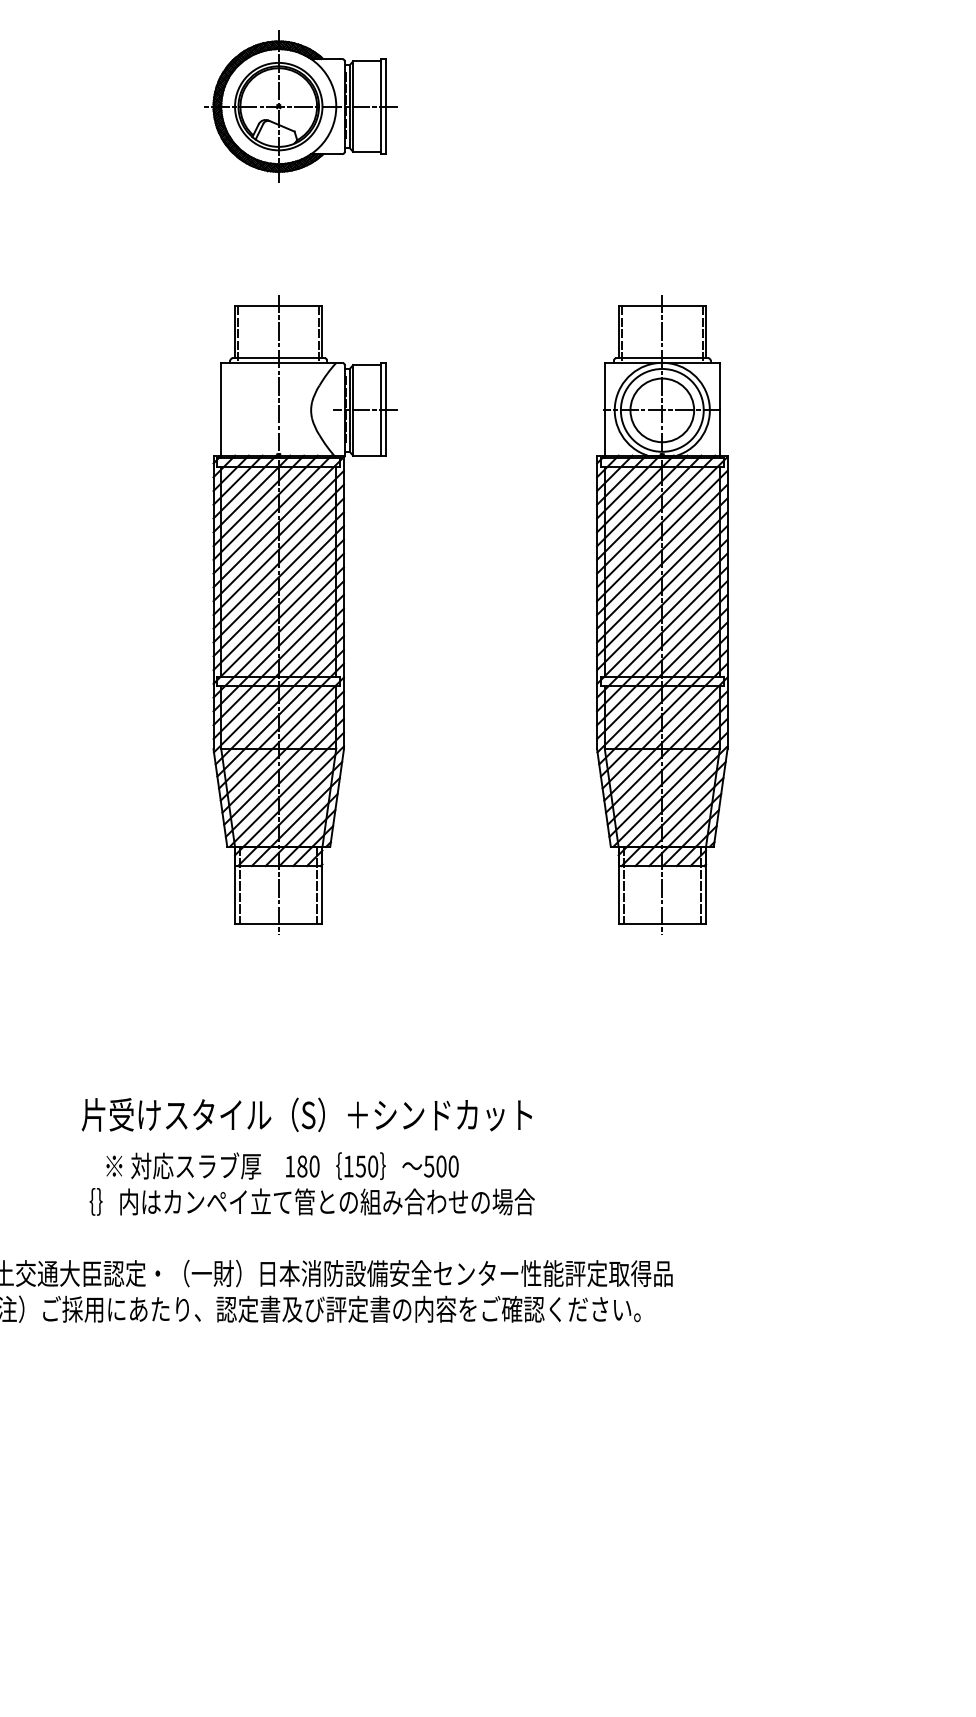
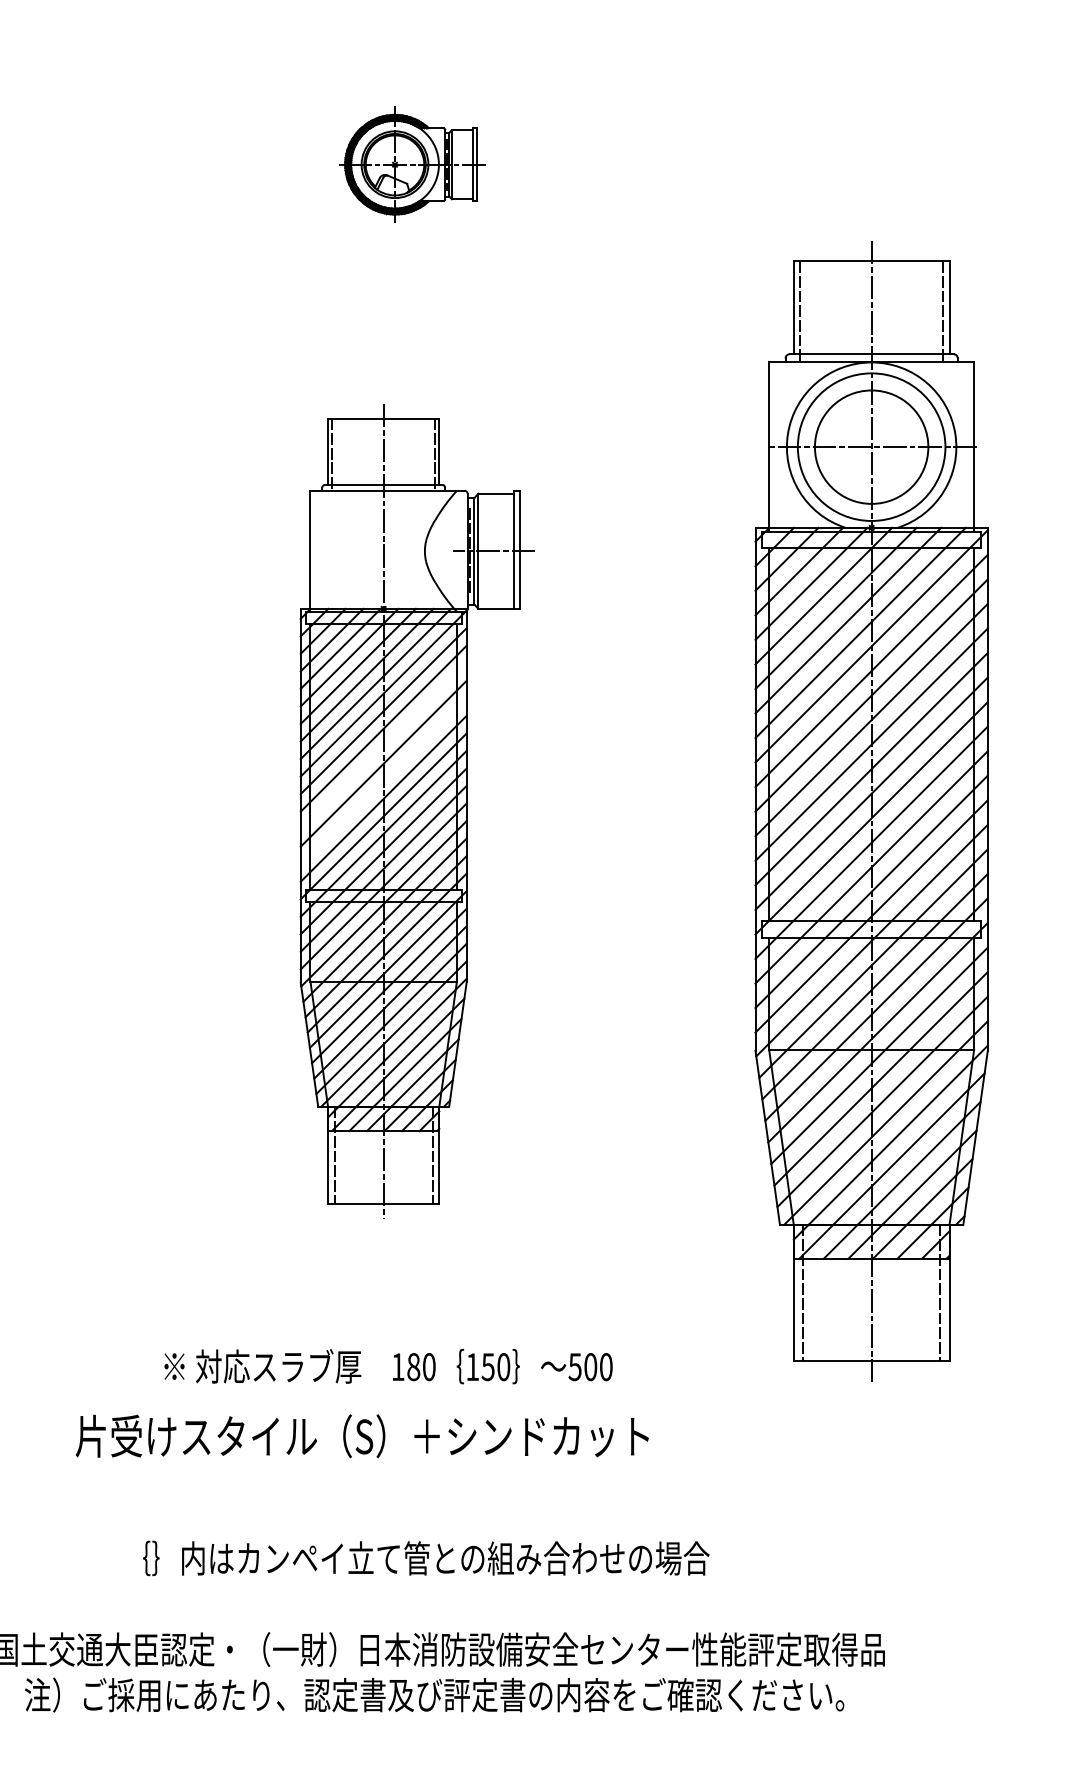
part: (300, 106) -> (411, 164), size x0.6
line: (278, 563) -> (383, 746), removed
line: (278, 590) -> (383, 780), removed
part: (662, 614) -> (871, 811), size x1.4
text: (306, 1114) -> (361, 1435), moved
text: (282, 1165) -> (388, 1365), moved

